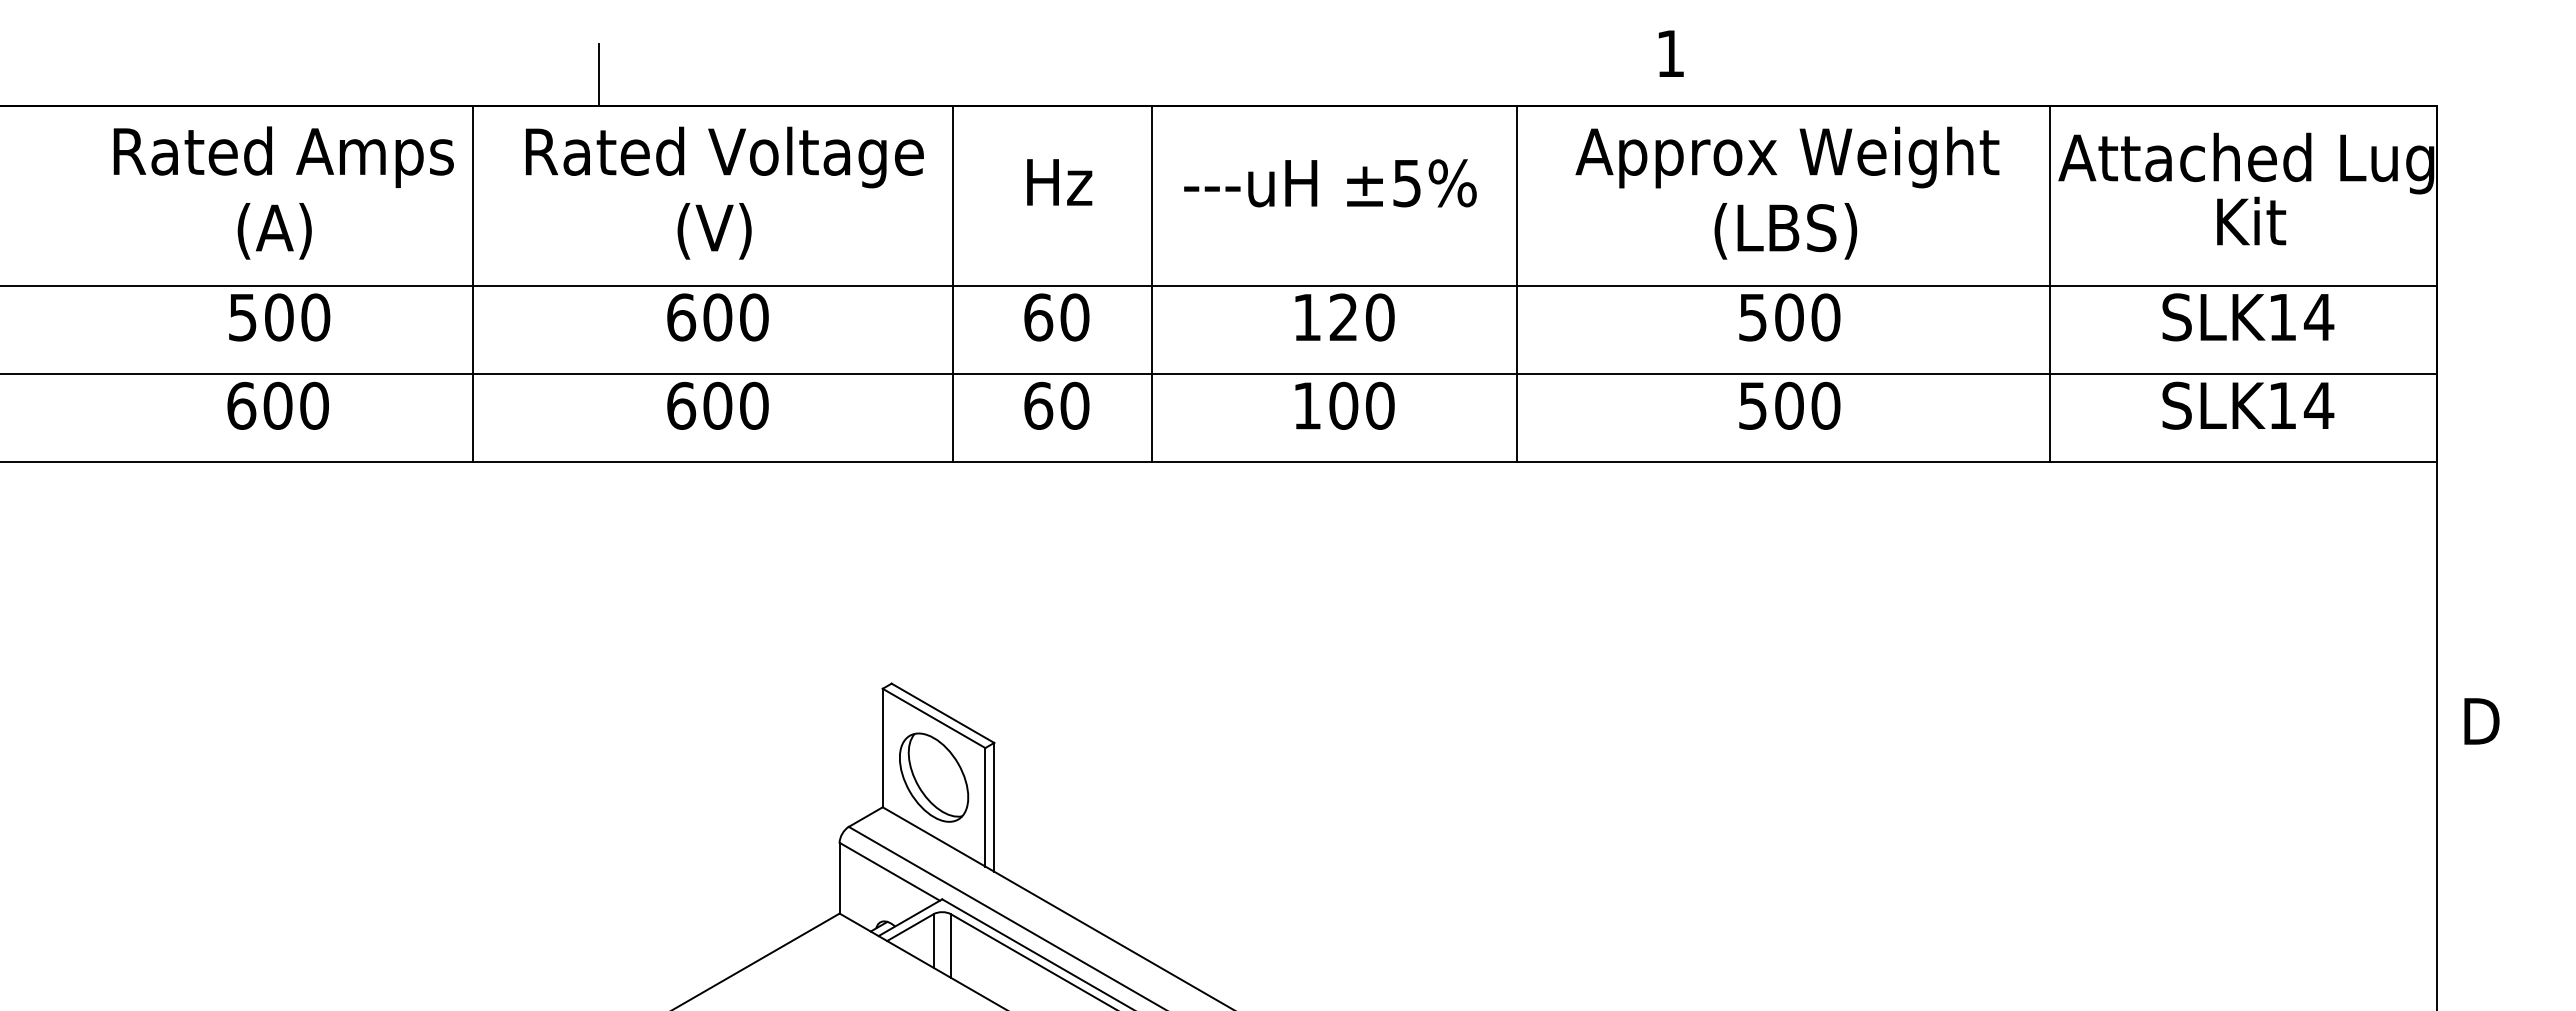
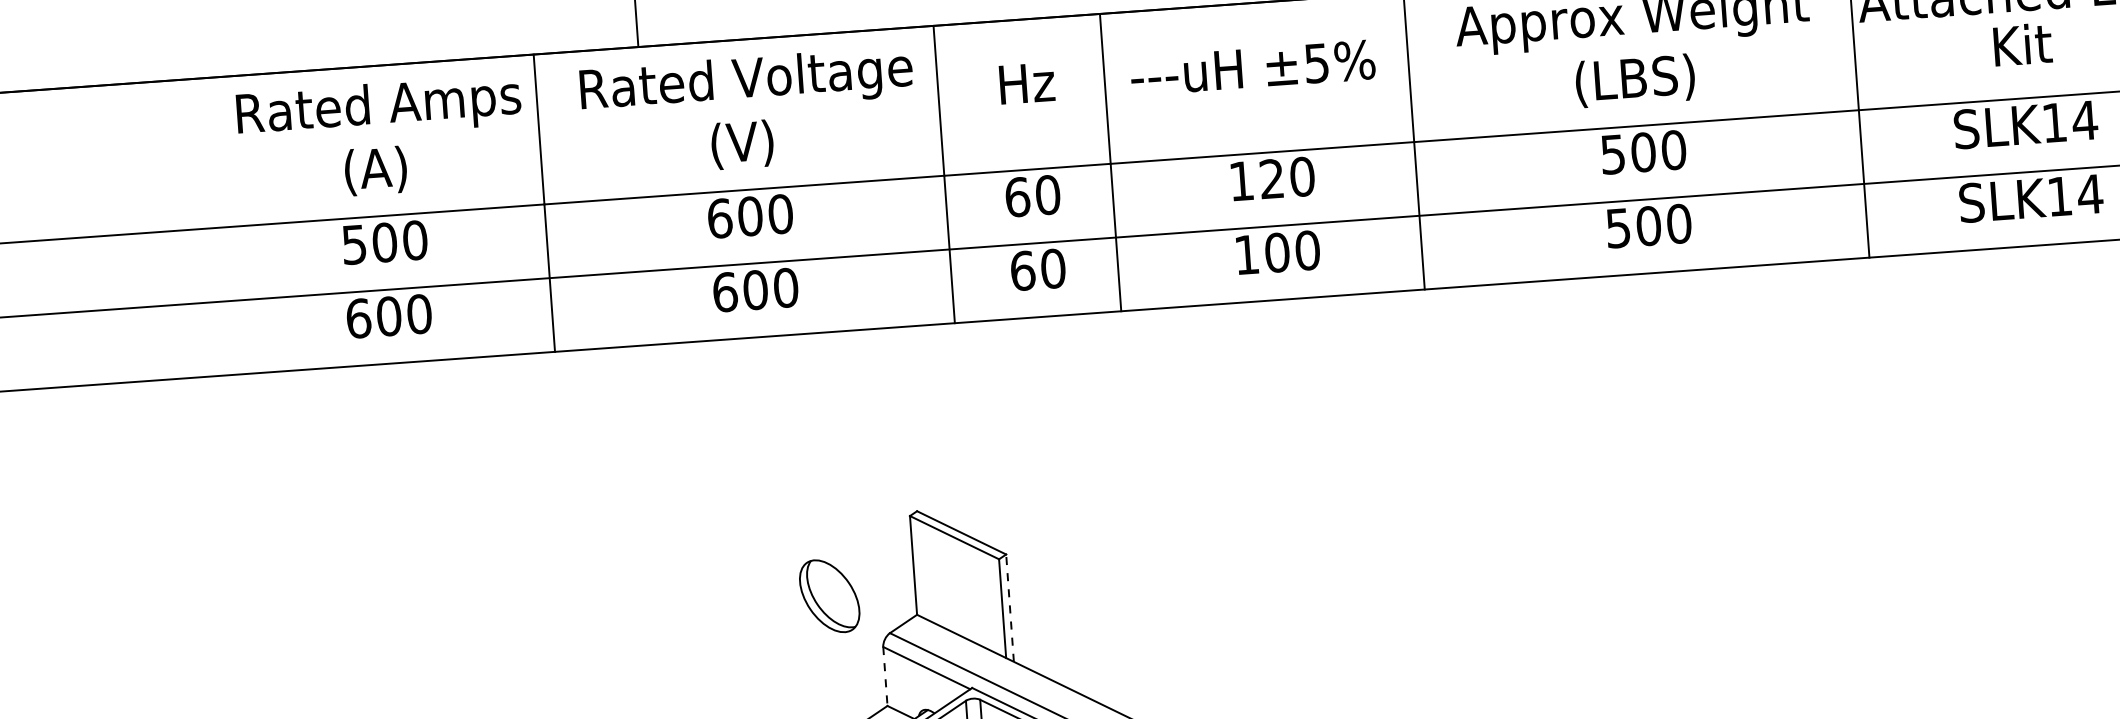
part: (934, 777) -> (830, 596), moved
line: (994, 806) -> (1010, 607), solid -> dashed
line: (839, 878) -> (885, 676), solid -> dashed

